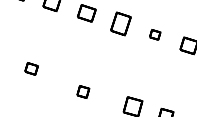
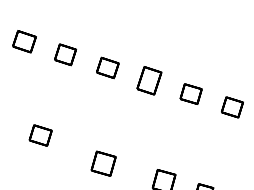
part: (154, 34) -> (190, 93), size x1.67
part: (31, 68) -> (40, 135), size x1.43
part: (83, 91) -> (103, 163), size x1.67

